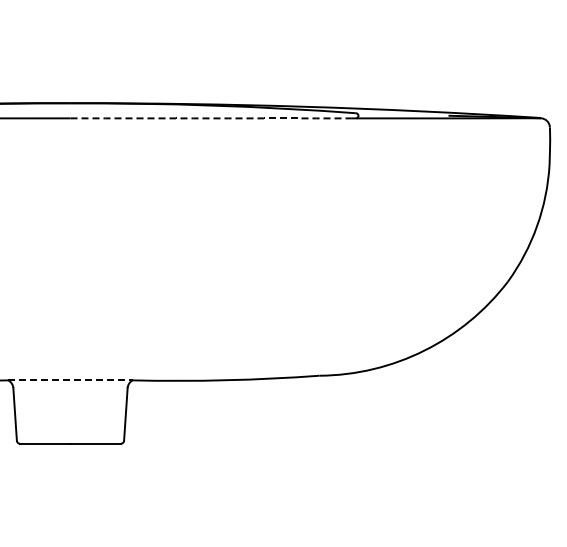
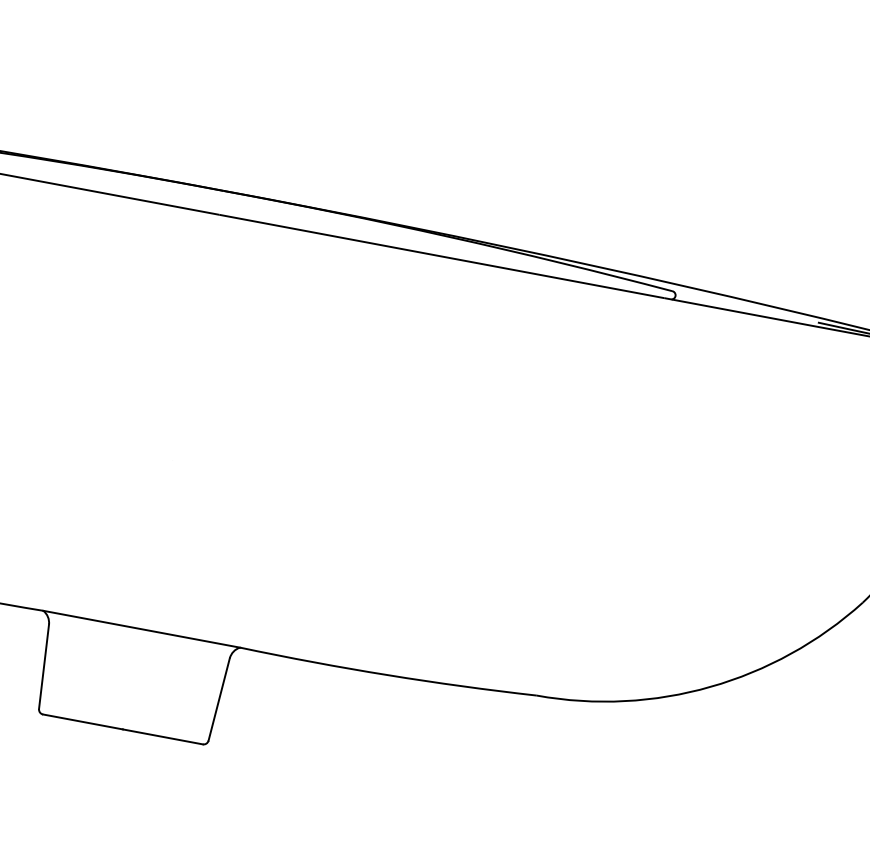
arc: (211, 118) -> (442, 256), dashed -> solid
line: (71, 380) -> (143, 629), dashed -> solid

